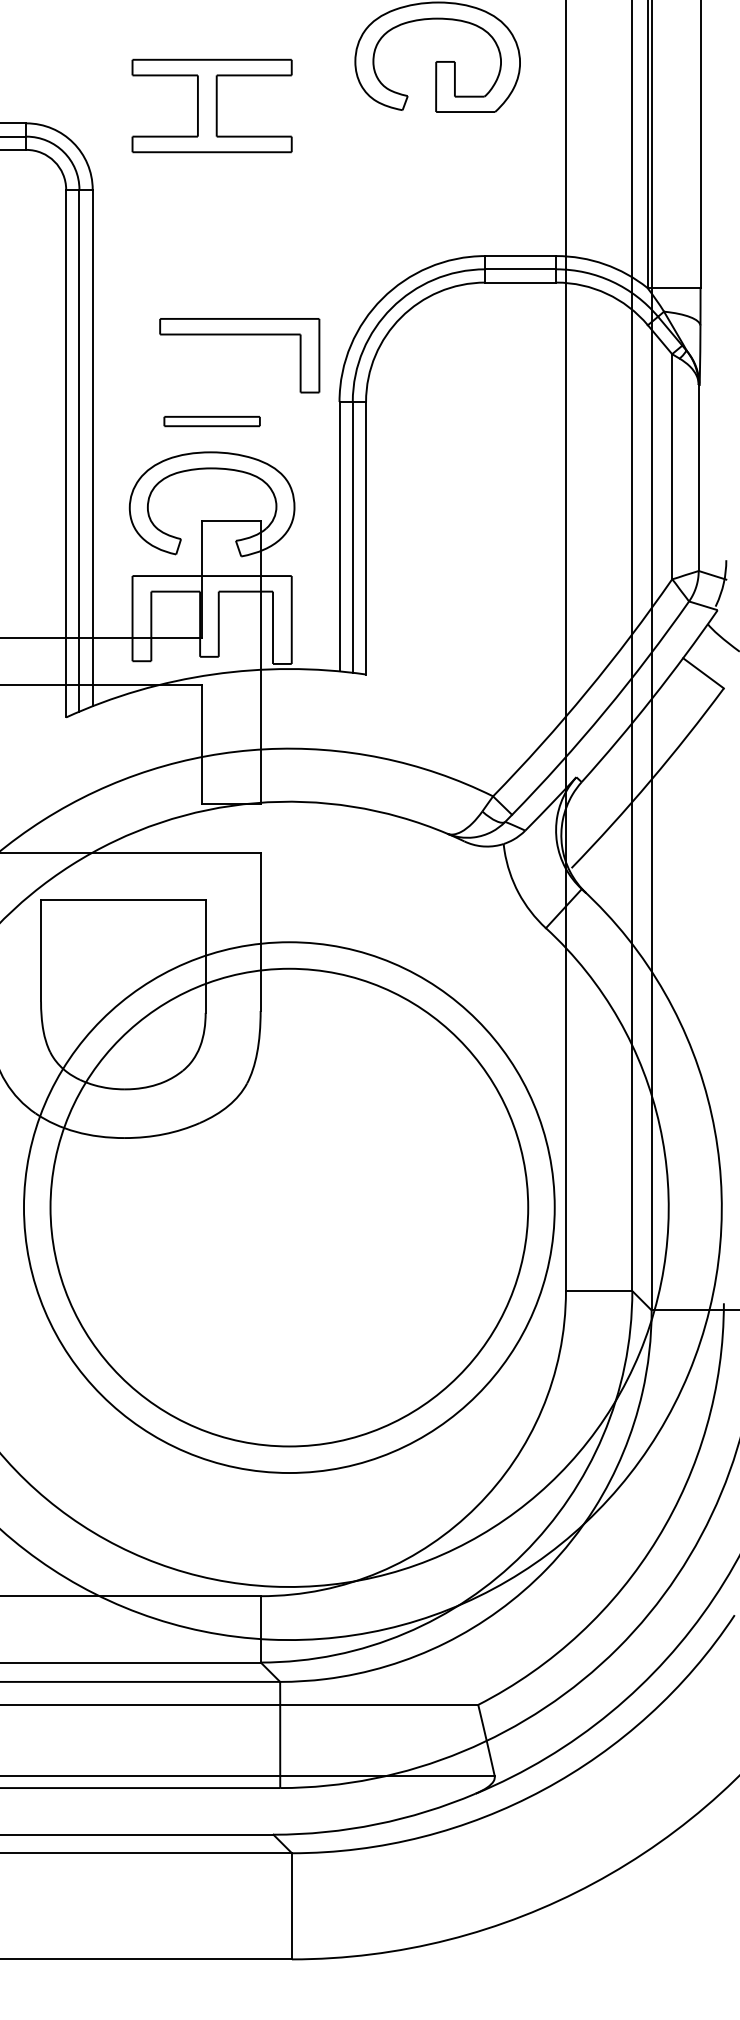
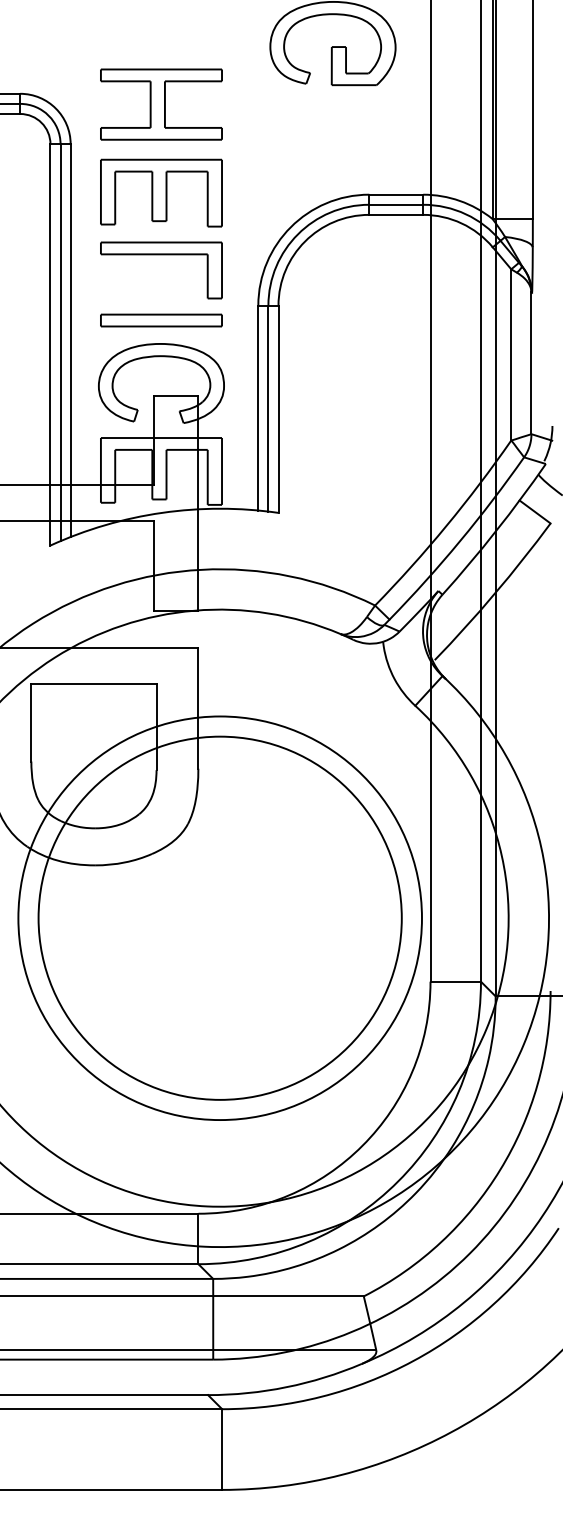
part: (212, 105) -> (161, 104), moved
part: (212, 253) -> (161, 192), added
part: (239, 336) -> (161, 255), moved
part: (212, 421) -> (161, 320), size x1.67

